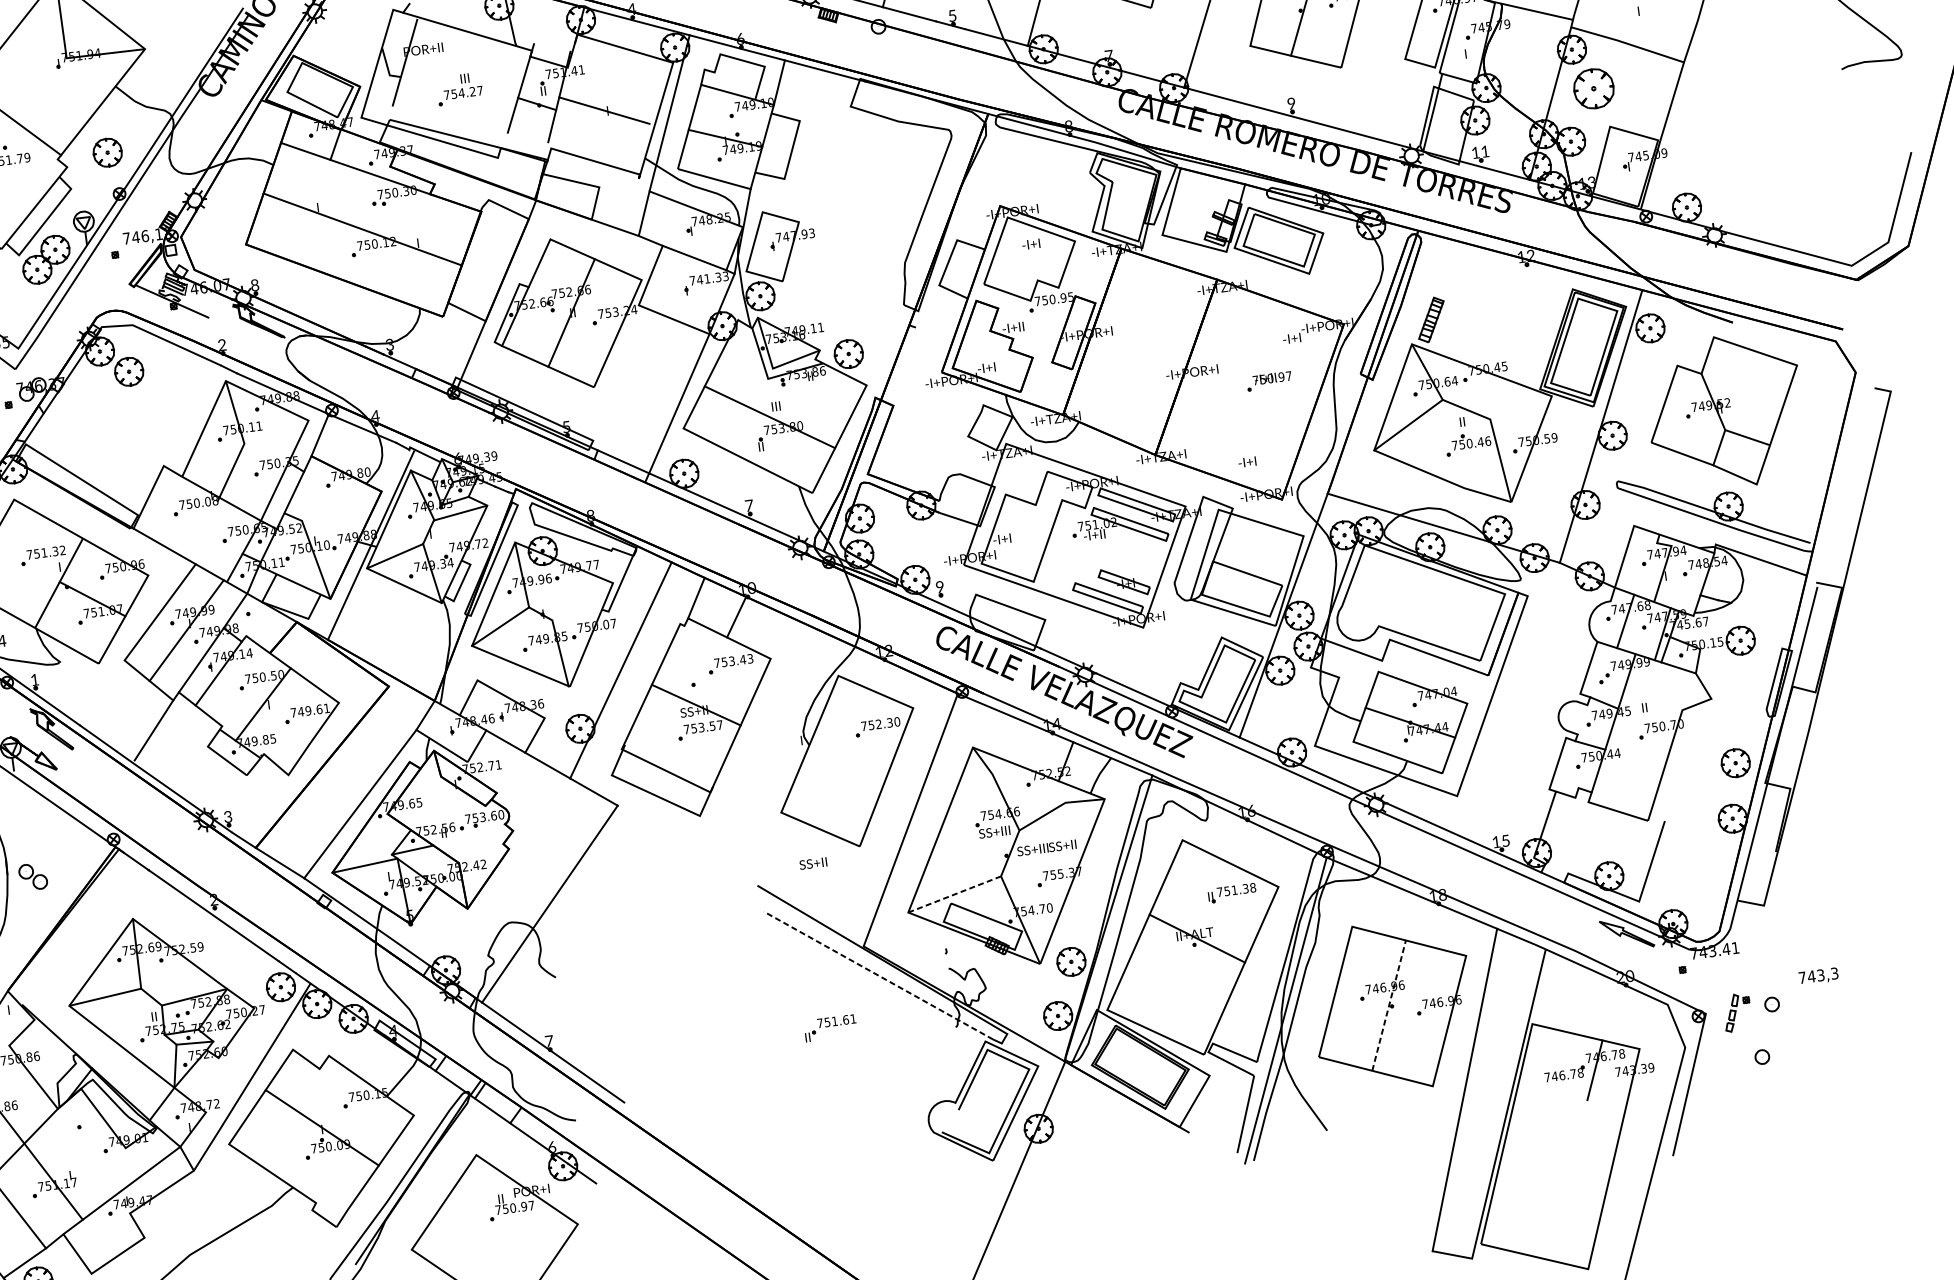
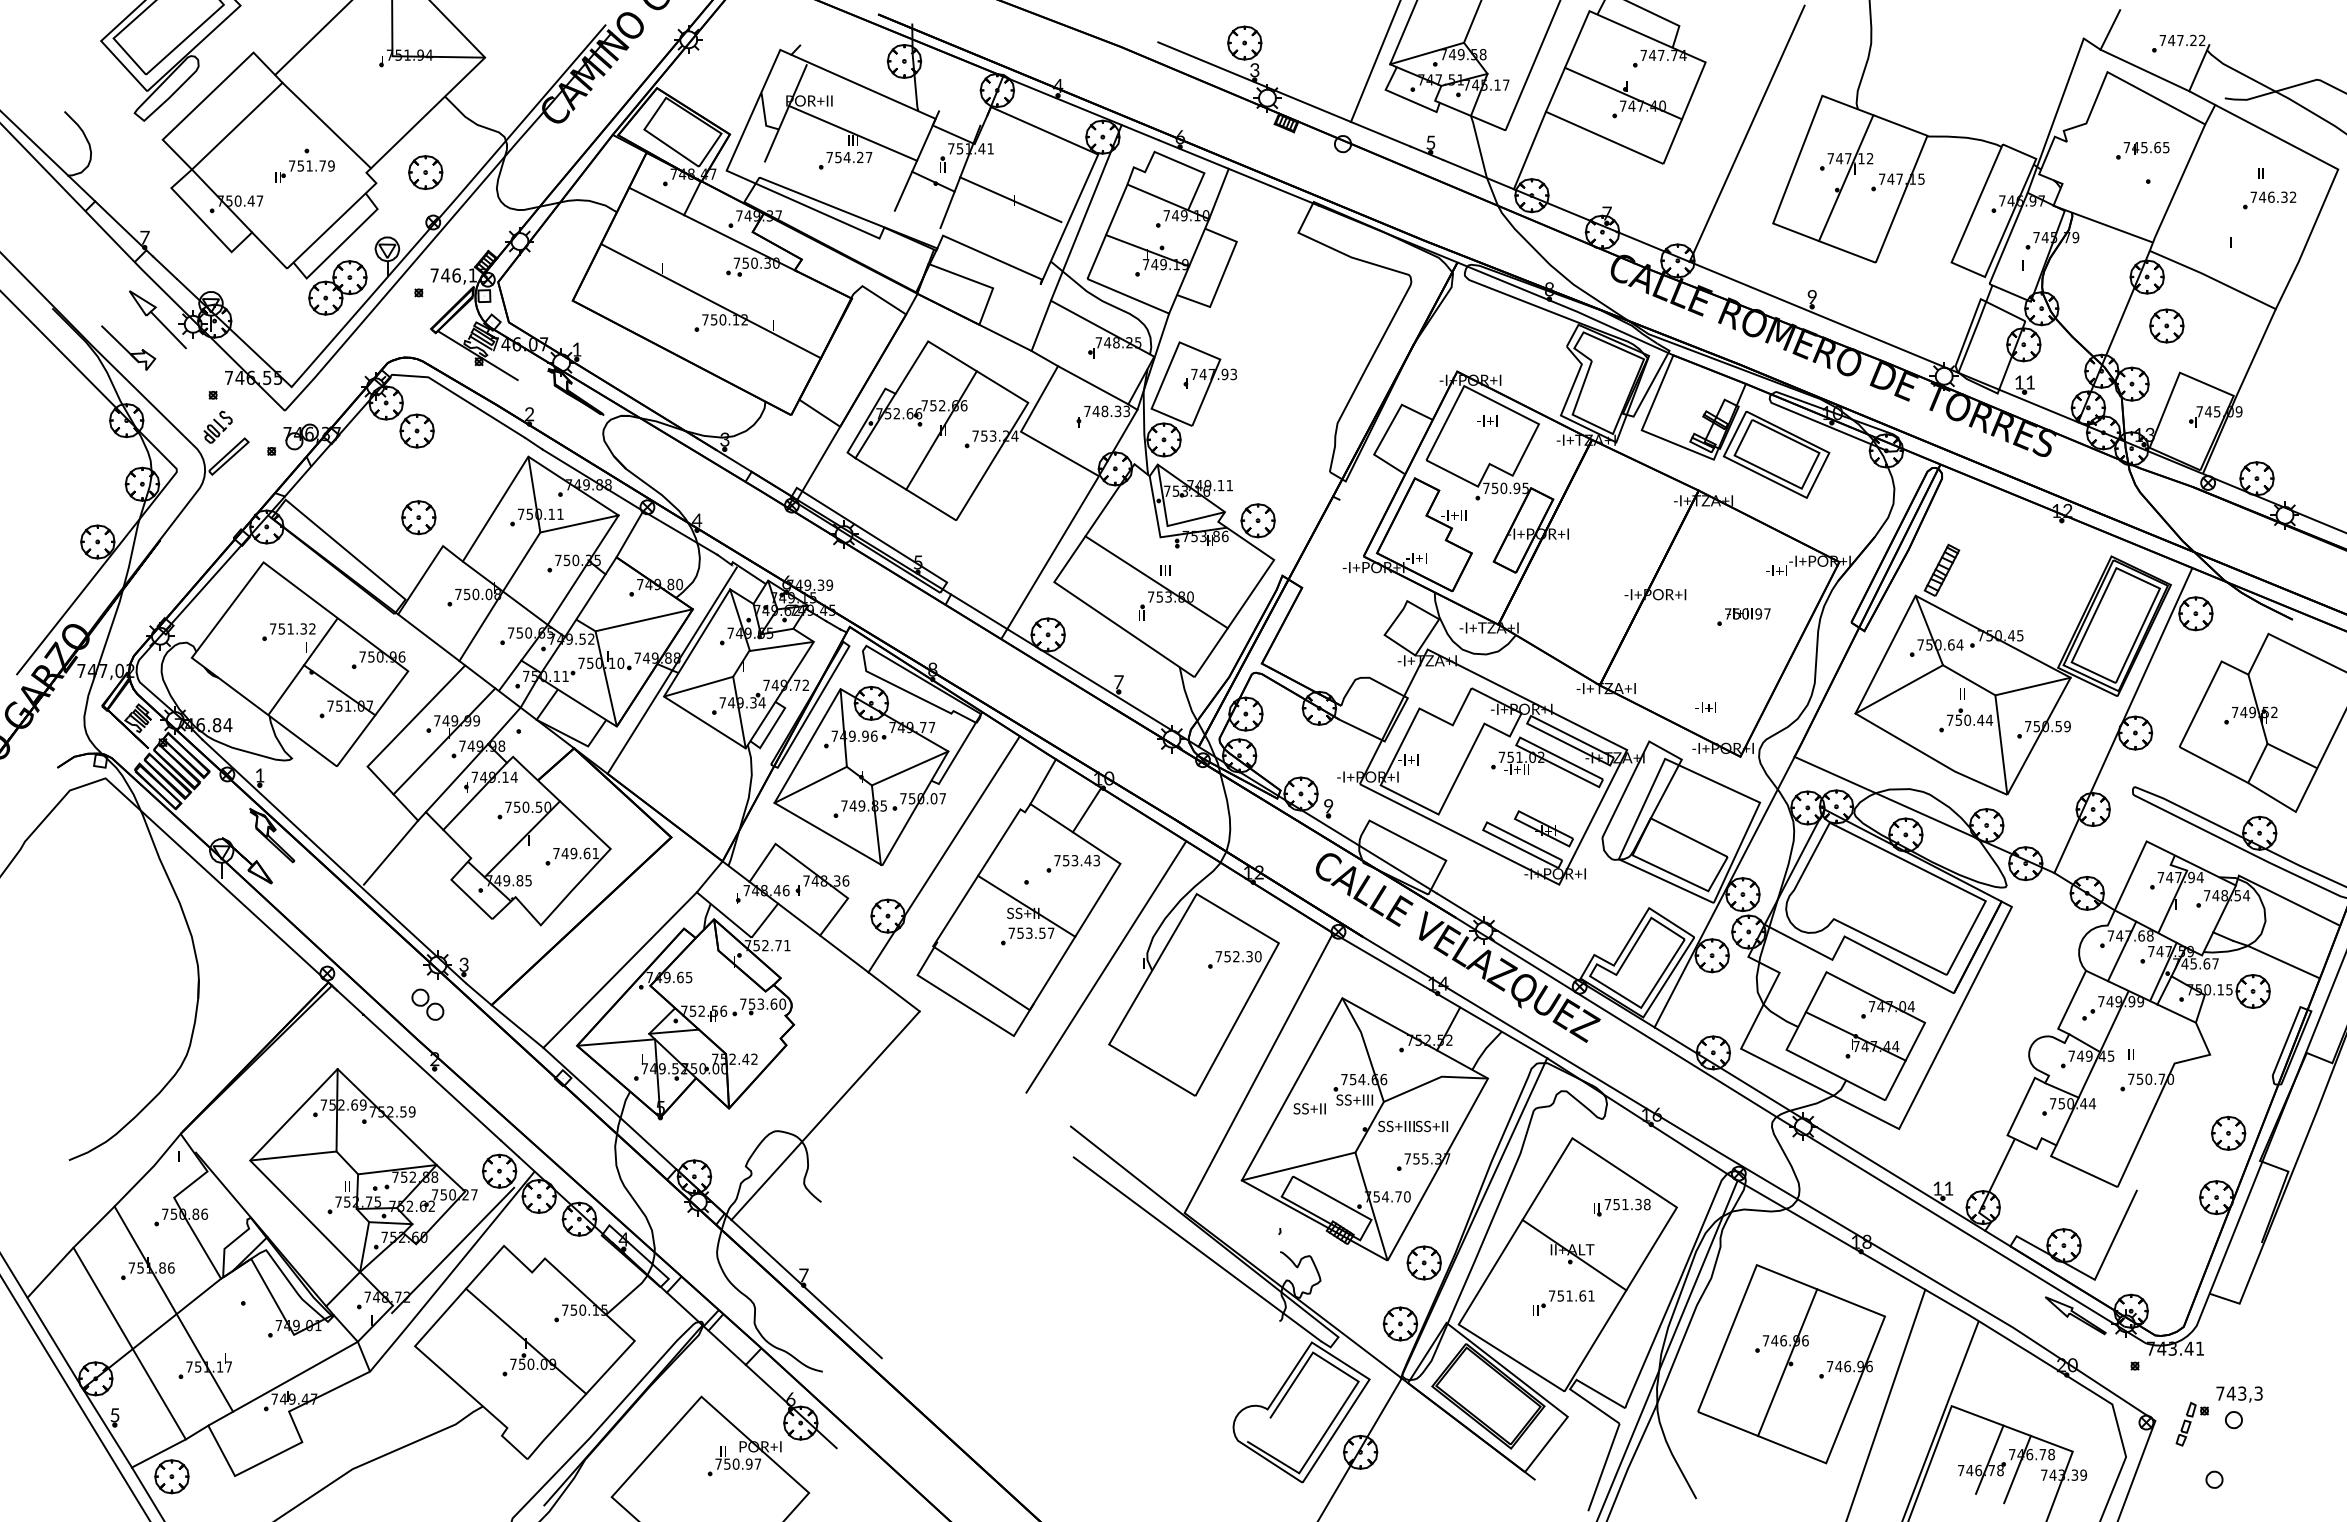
line: (464, 71) -> (853, 132), added
part: (1593, 88) -> (2166, 325), size x0.71
text: (707, 278) -> (1104, 411), 741.33 -> 748.33
text: (254, 285) -> (576, 349), 8 -> 1
line: (1520, 407) -> (2032, 686), added
line: (276, 431) -> (579, 523), added
text: (1488, 440) -> (1989, 719), 750.46 -> 750.44
part: (139, 444) -> (418, 517), added
line: (341, 506) -> (643, 620), added
line: (203, 531) -> (479, 628), added
line: (582, 601) -> (909, 768), added
line: (1762, 612) -> (2283, 961), added
line: (770, 747) -> (1106, 966), added
text: (1505, 840) -> (1948, 1188), 15 -> 11
text: (813, 863) -> (1309, 1108), moved
part: (32, 876) -> (427, 1004), moved
line: (955, 894) -> (1299, 1166), dashed -> solid
line: (878, 975) -> (1197, 1249), dashed -> solid
text: (1818, 976) -> (2239, 1394), moved
line: (1388, 1005) -> (1787, 1362), dashed -> solid
part: (830, 1027) -> (1563, 1302), moved
line: (250, 1059) -> (453, 1250), added
line: (1570, 1064) -> (1989, 1459), added

